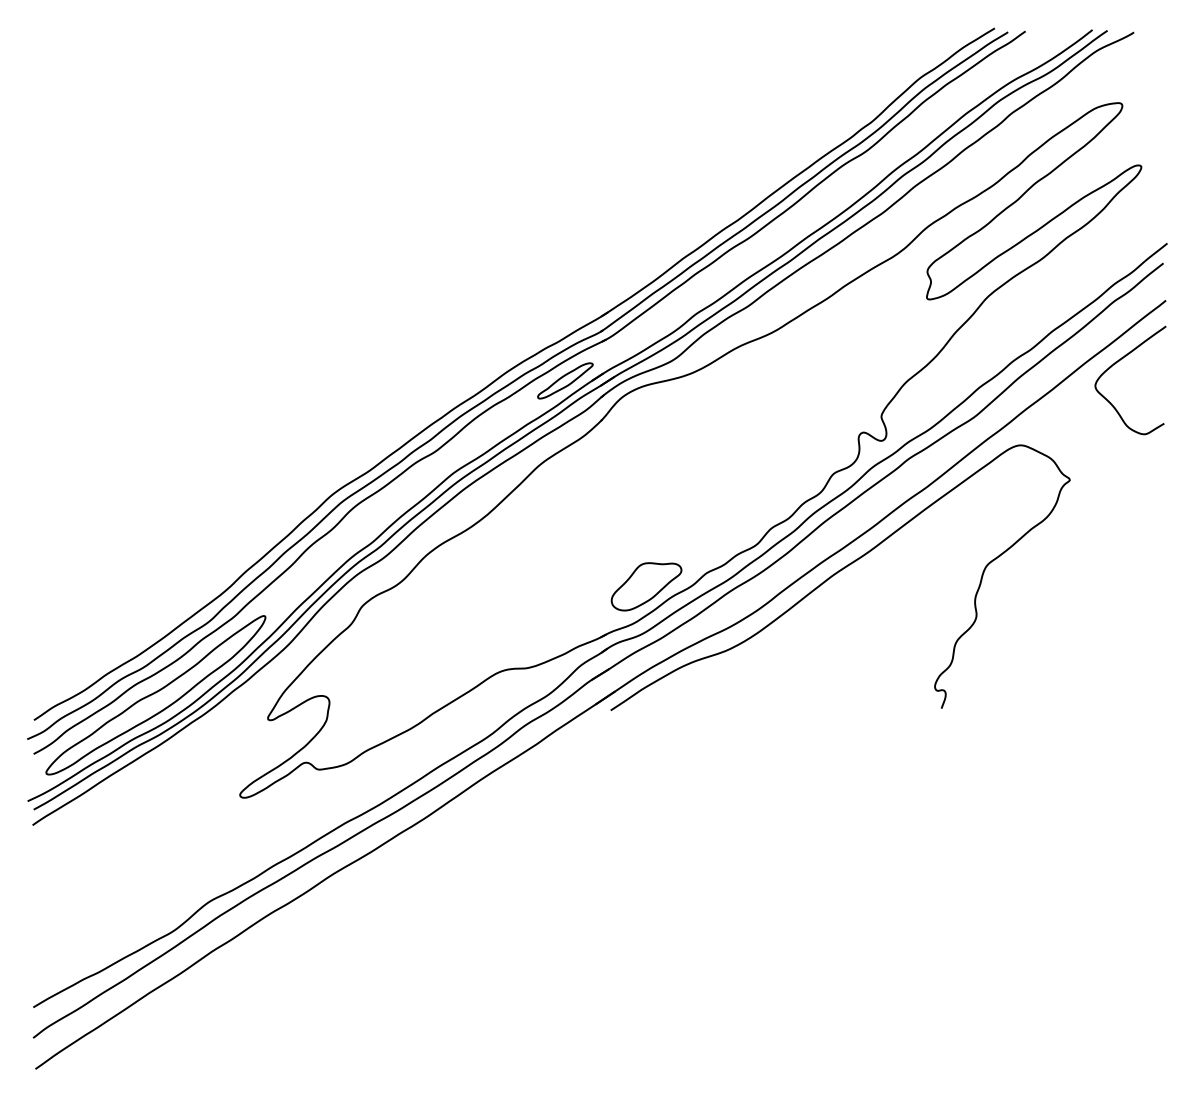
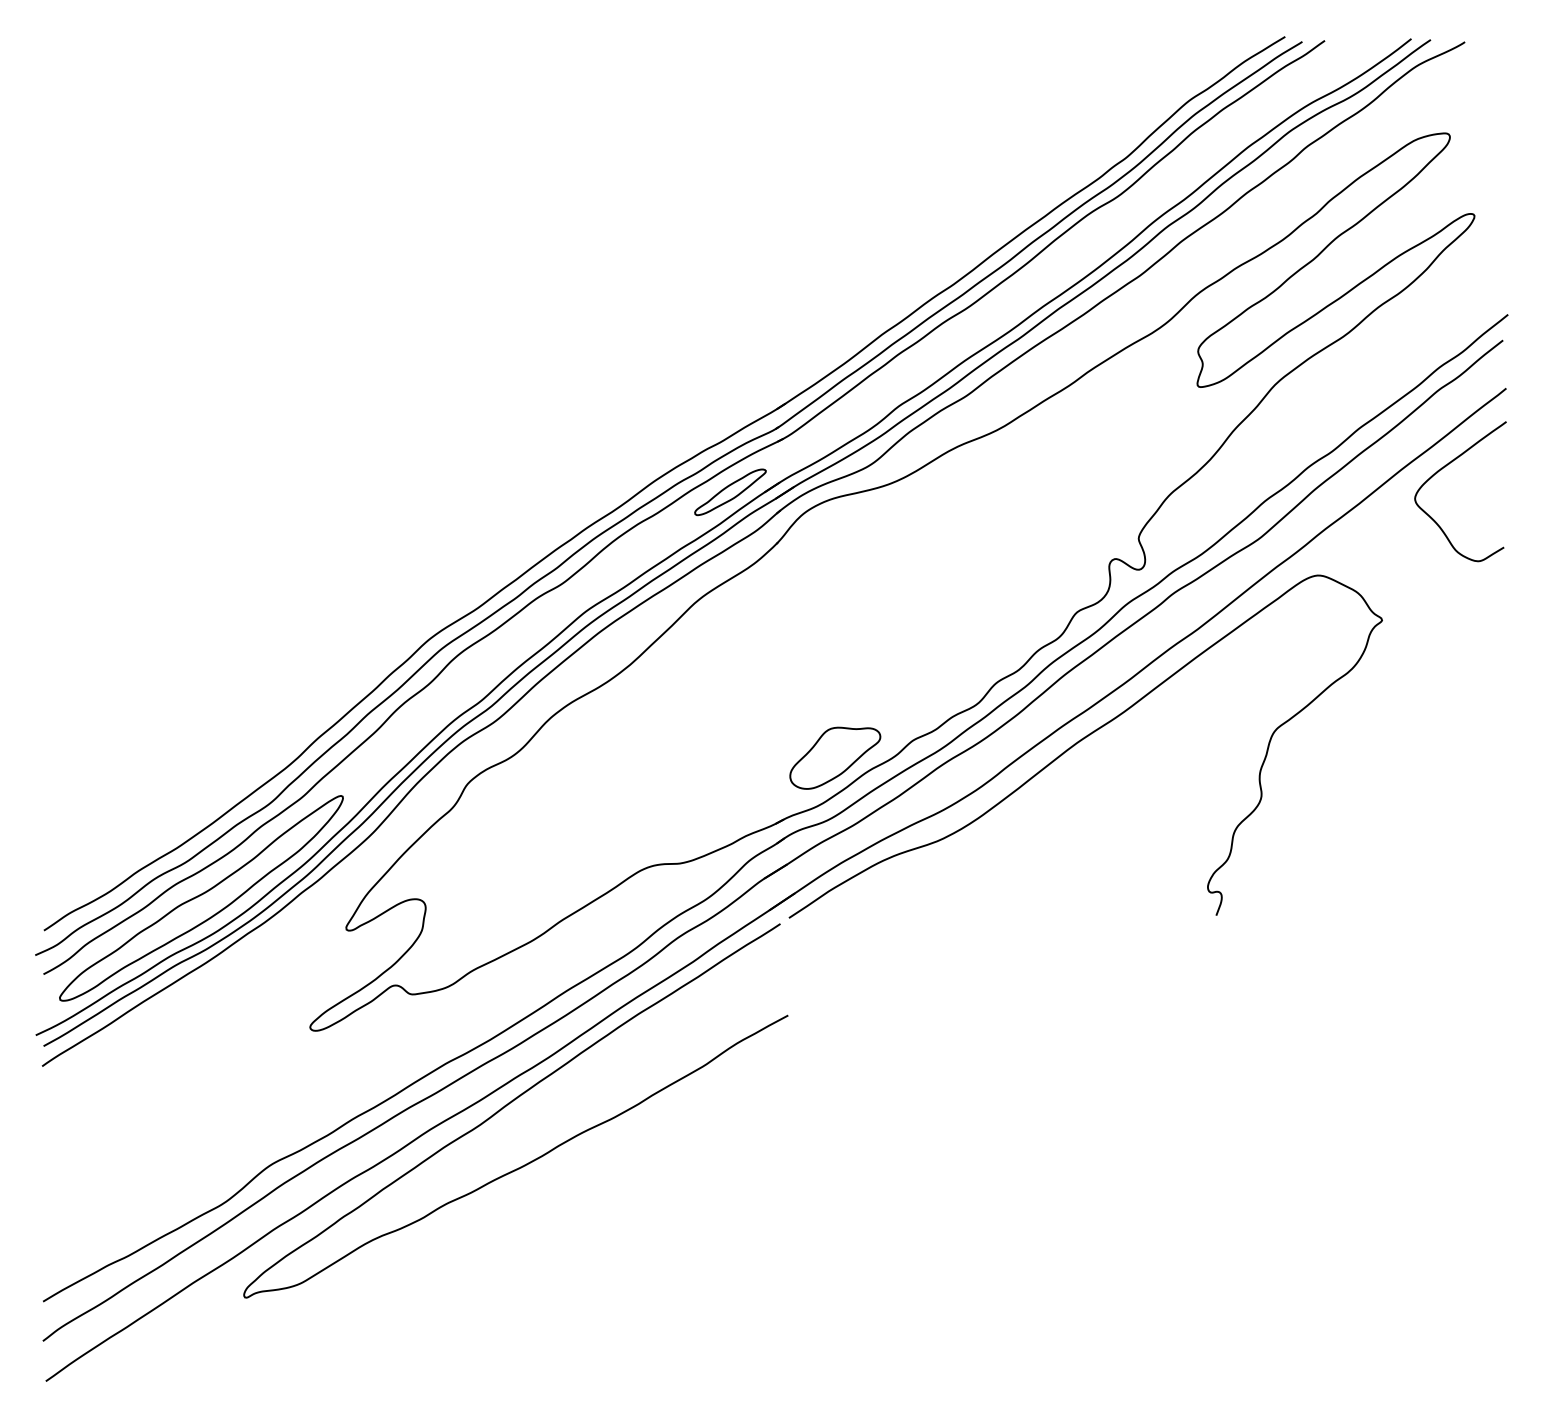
curve: (395, 854) -> (510, 1104), added

